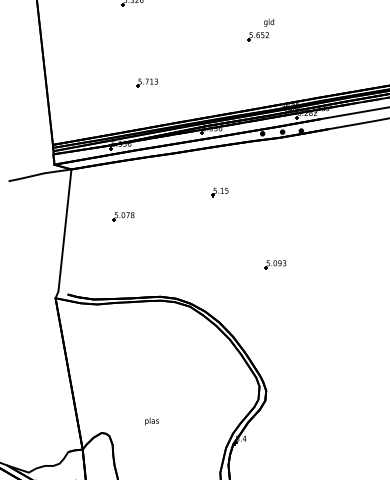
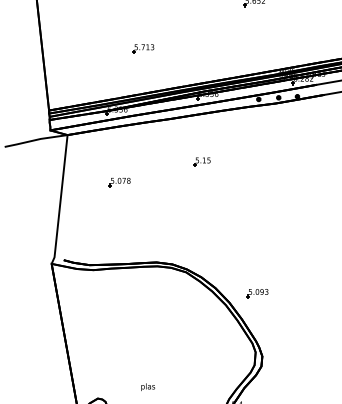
part: (219, 192) -> (201, 162), moved
part: (275, 264) -> (257, 293), moved

